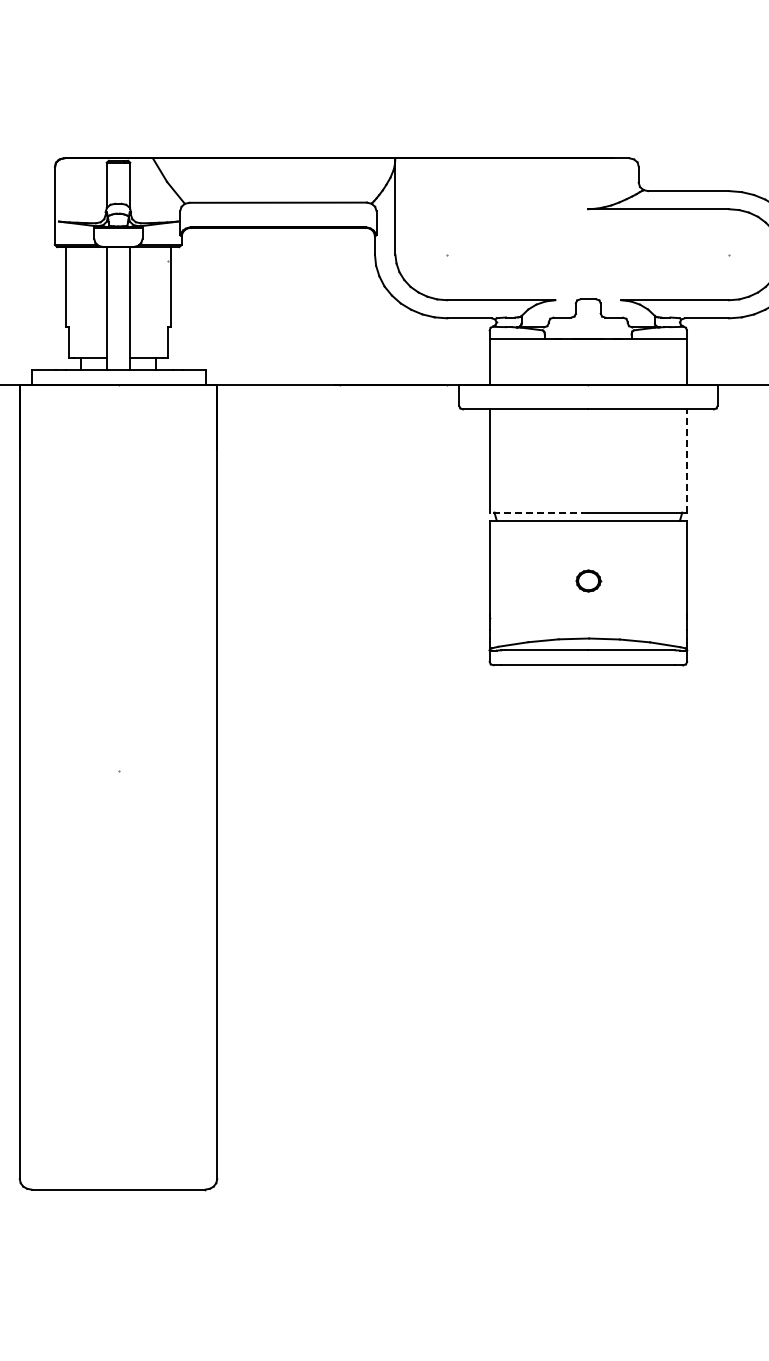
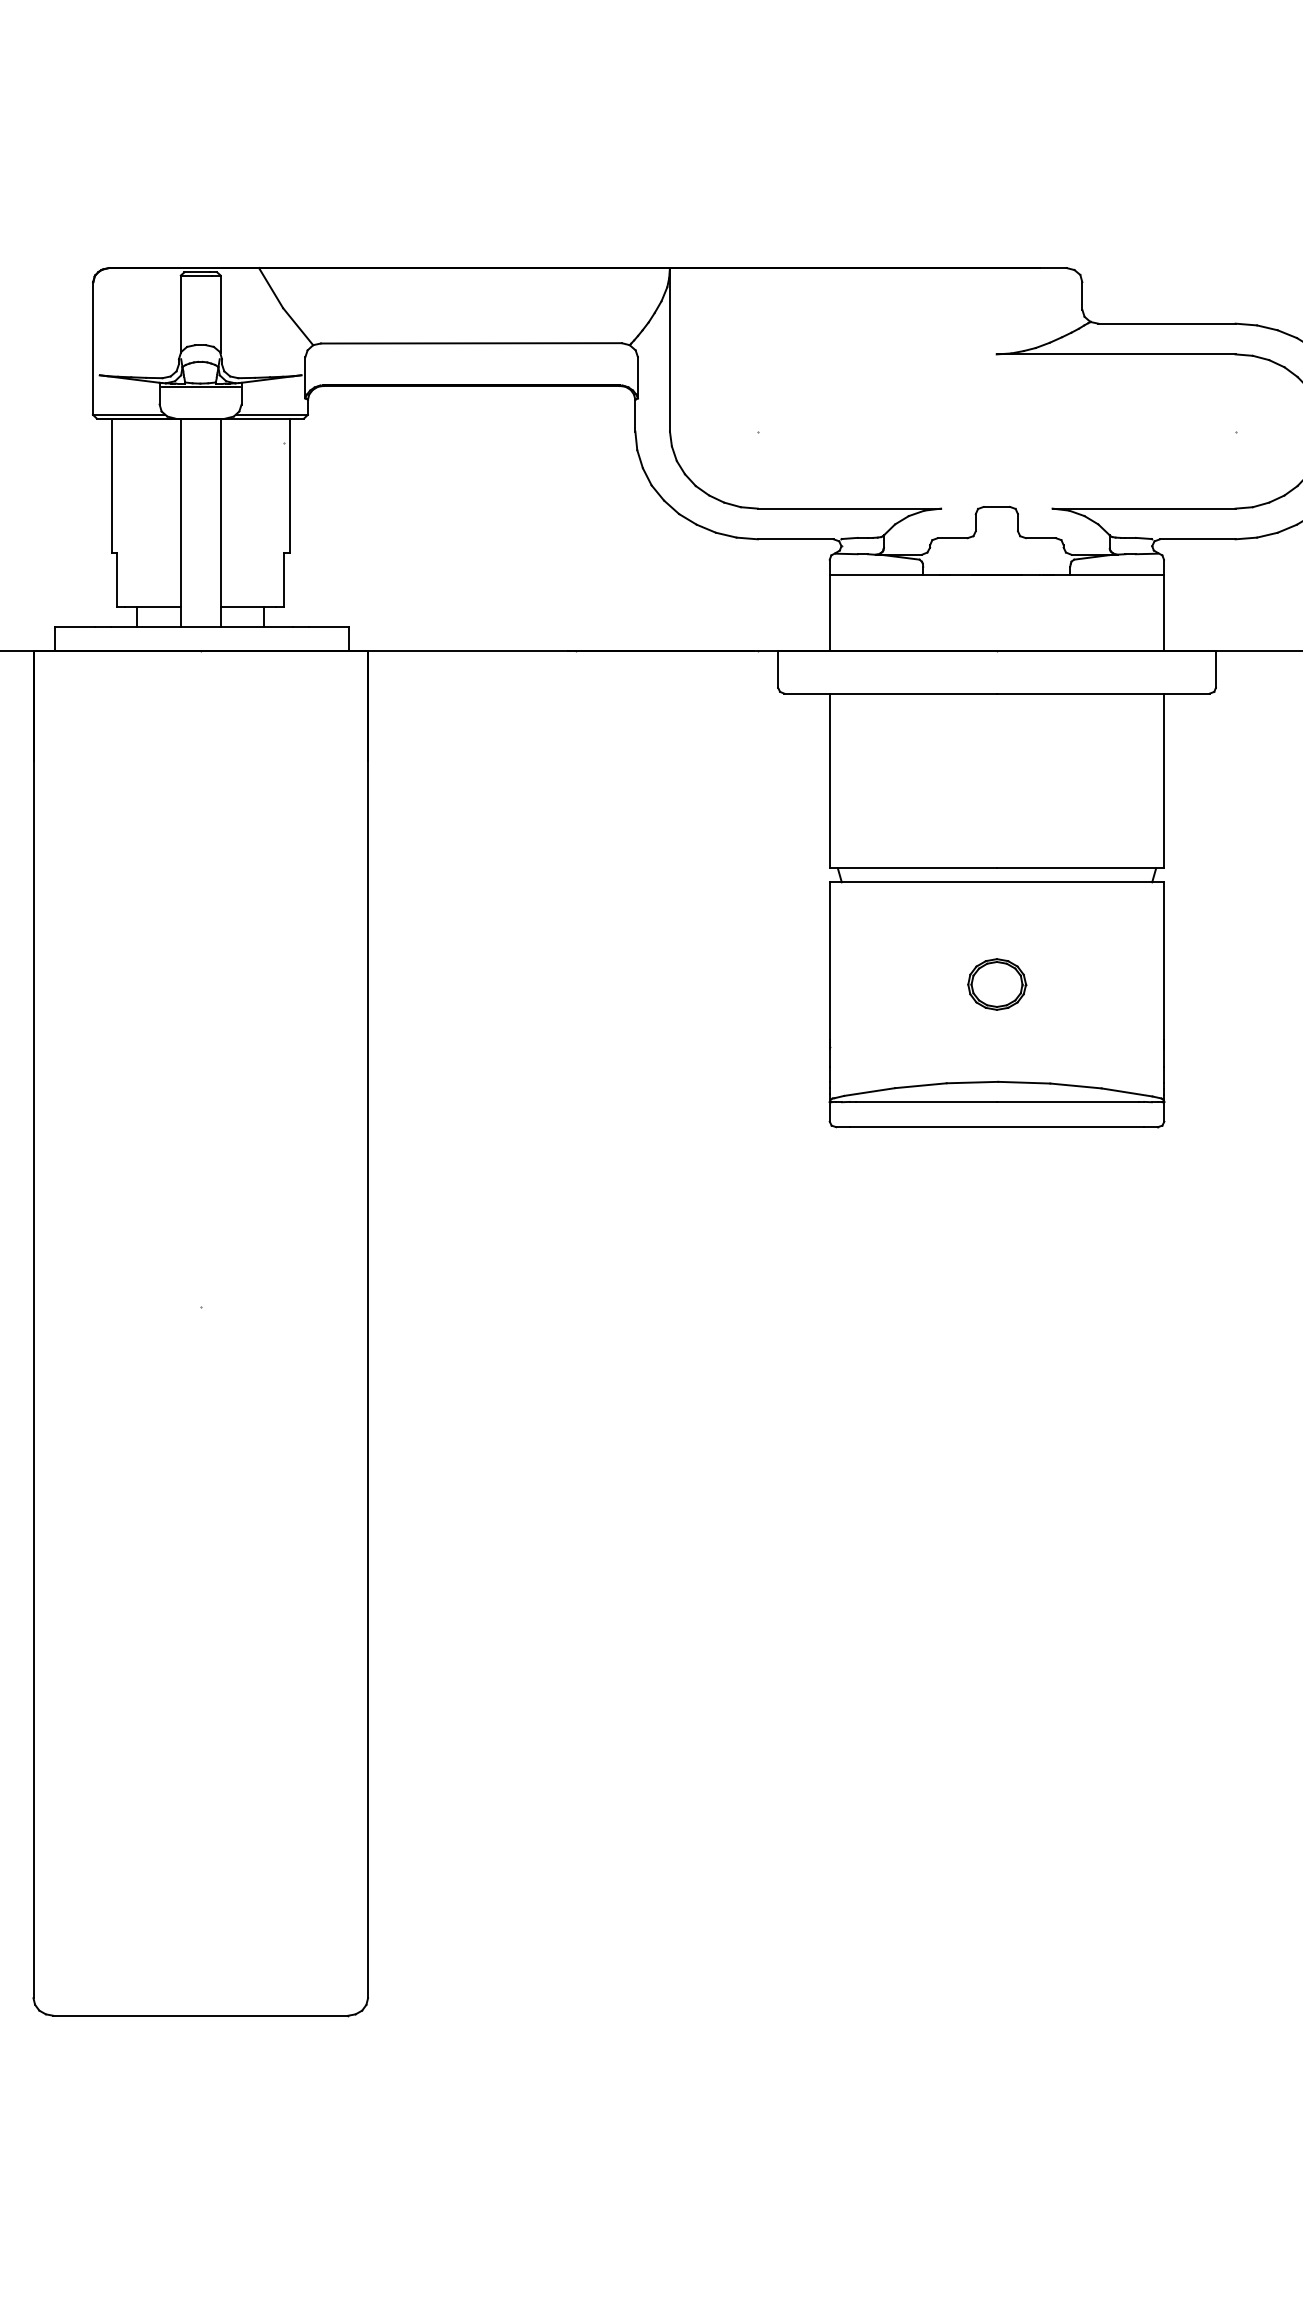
line: (687, 461) -> (1164, 781), dashed -> solid
line: (538, 512) -> (912, 868), dashed -> solid
part: (588, 580) -> (997, 983), size x1.43

